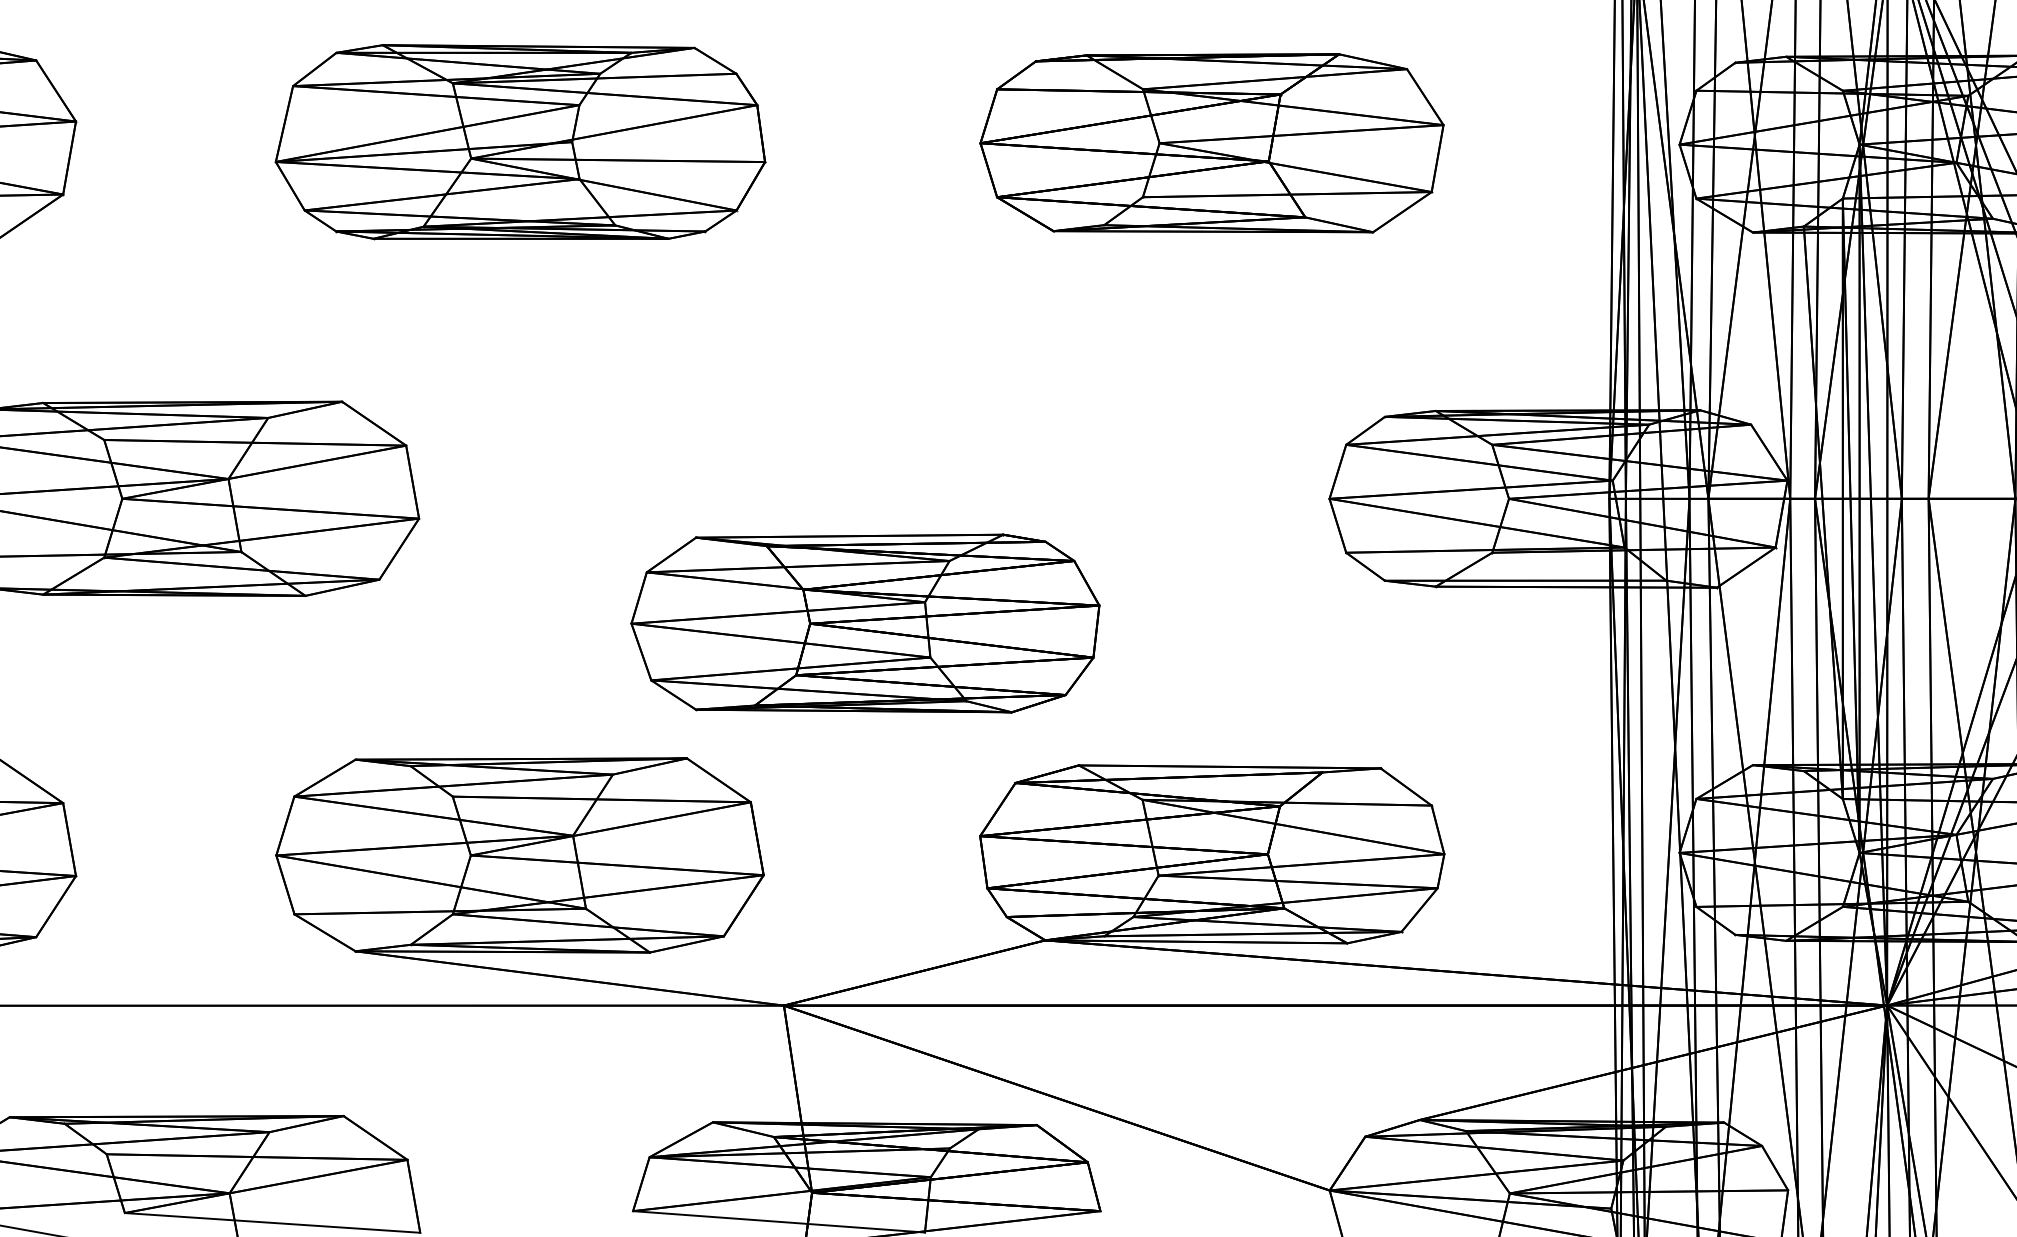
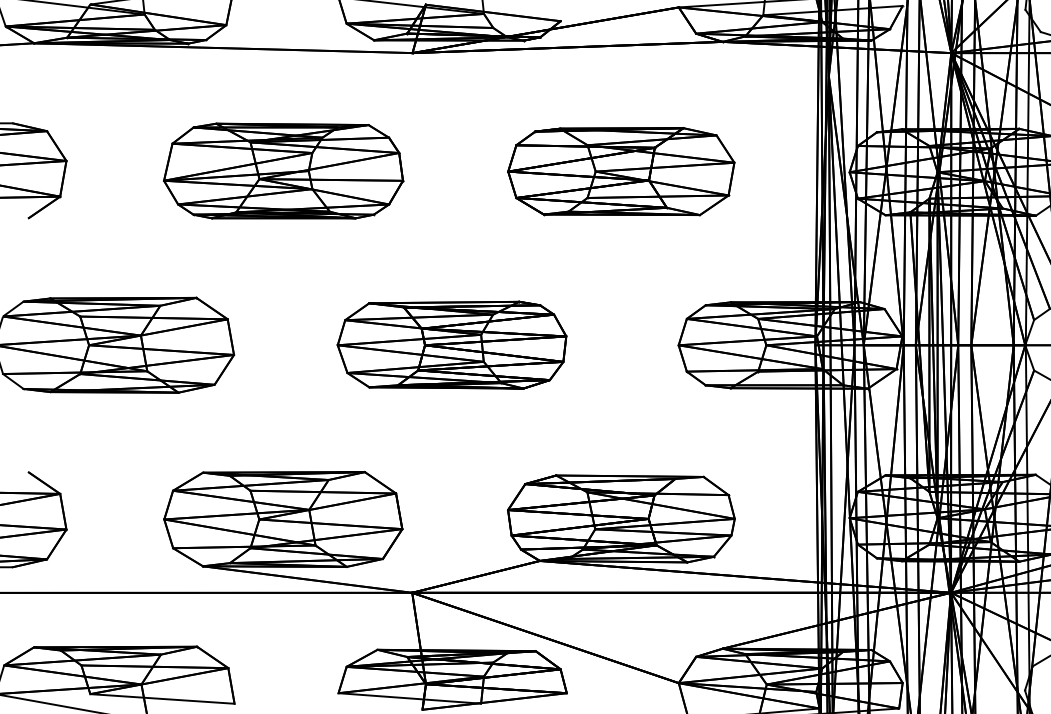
part: (864, 622) -> (451, 344), moved

